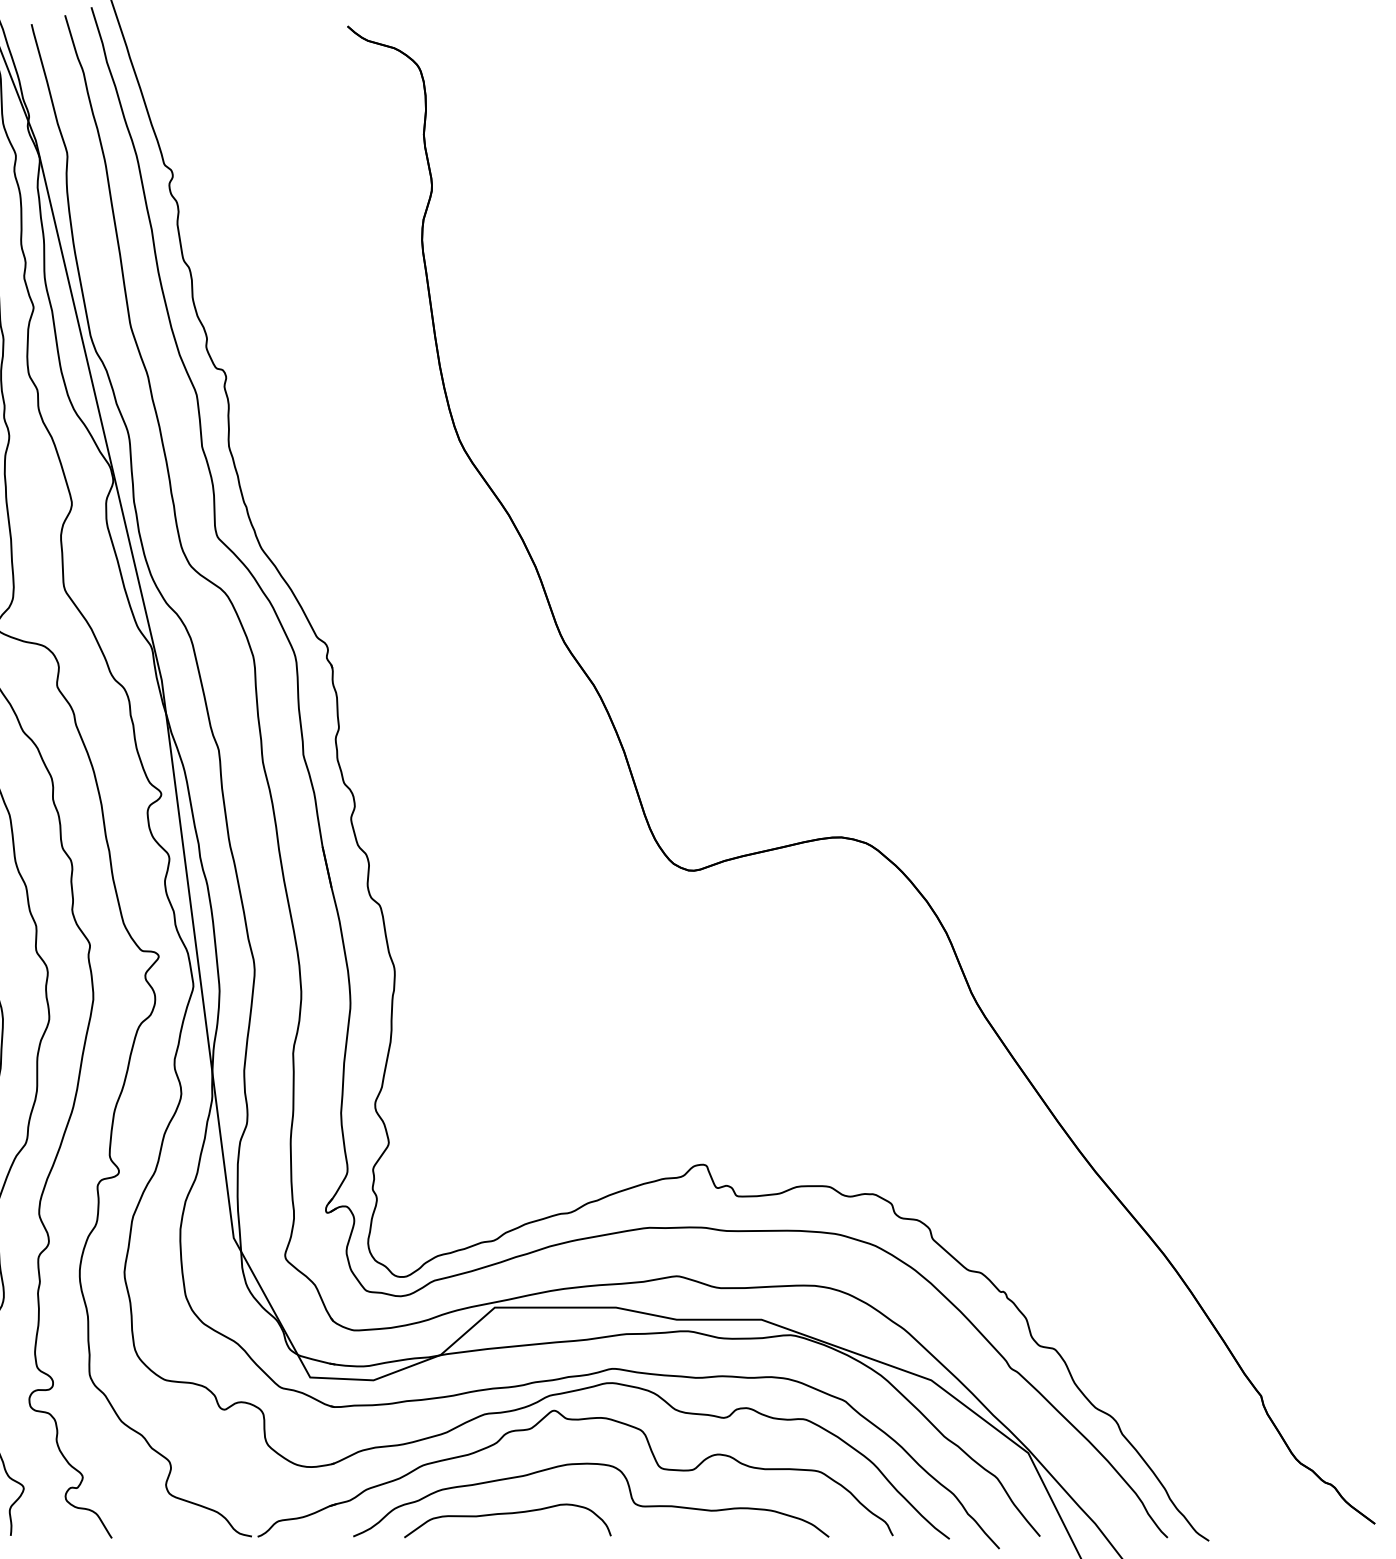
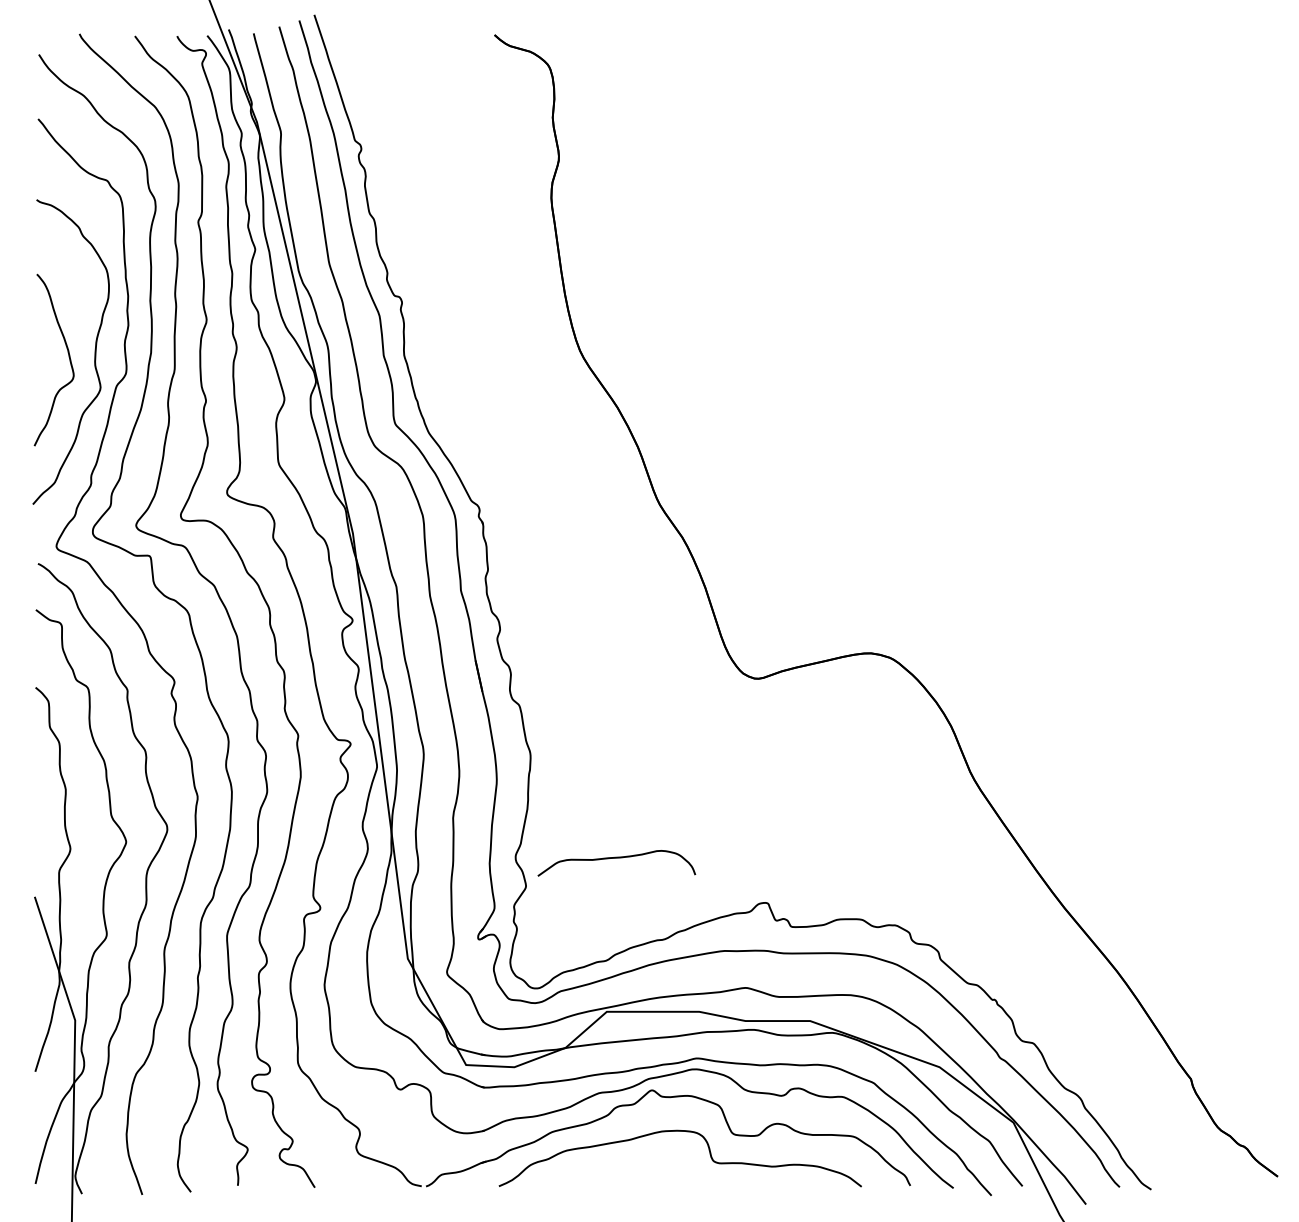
curve: (507, 1514) -> (616, 858), moved

